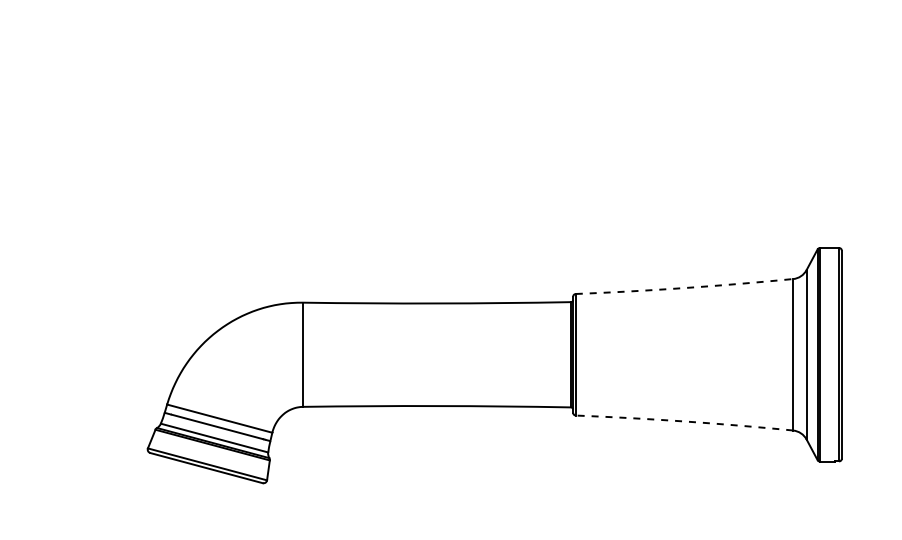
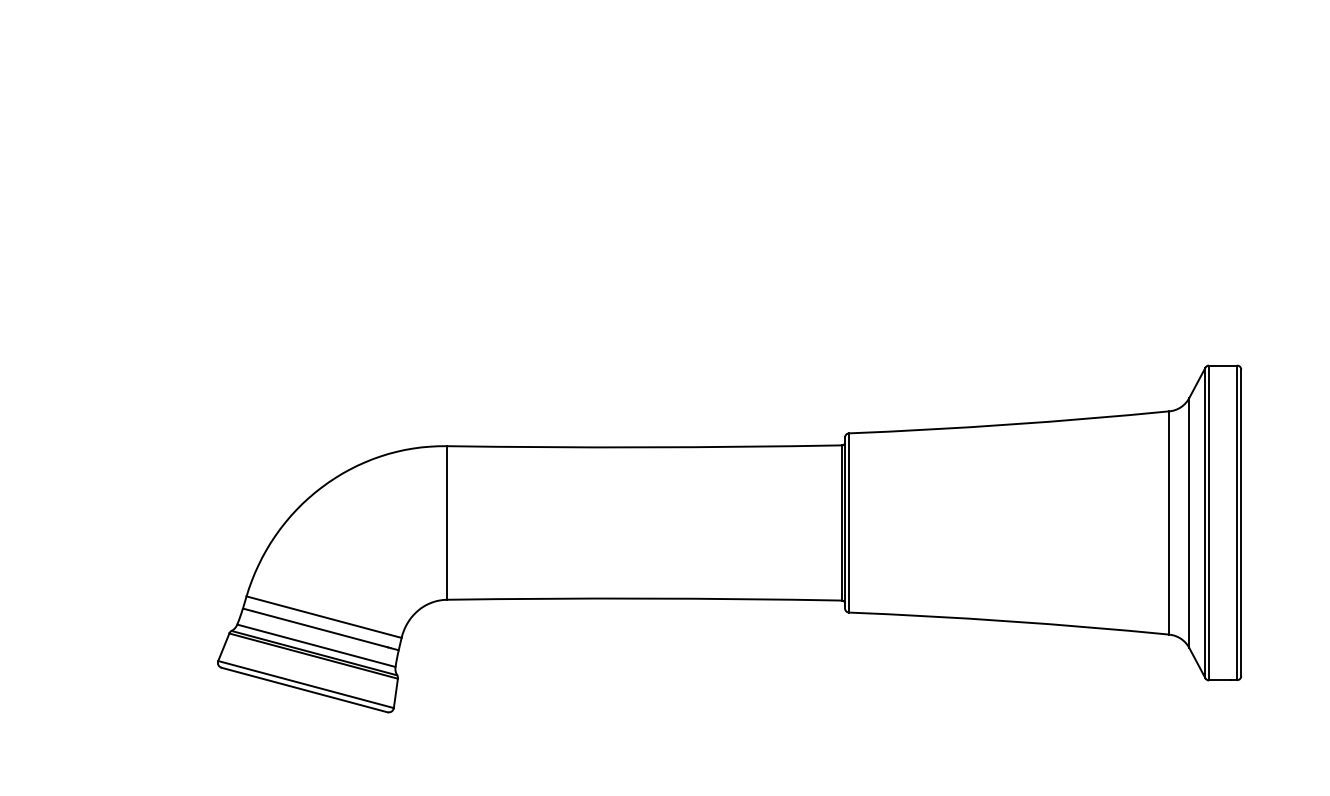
arc: (684, 288) -> (1009, 425), dashed -> solid
arc: (684, 421) -> (1009, 621), dashed -> solid

